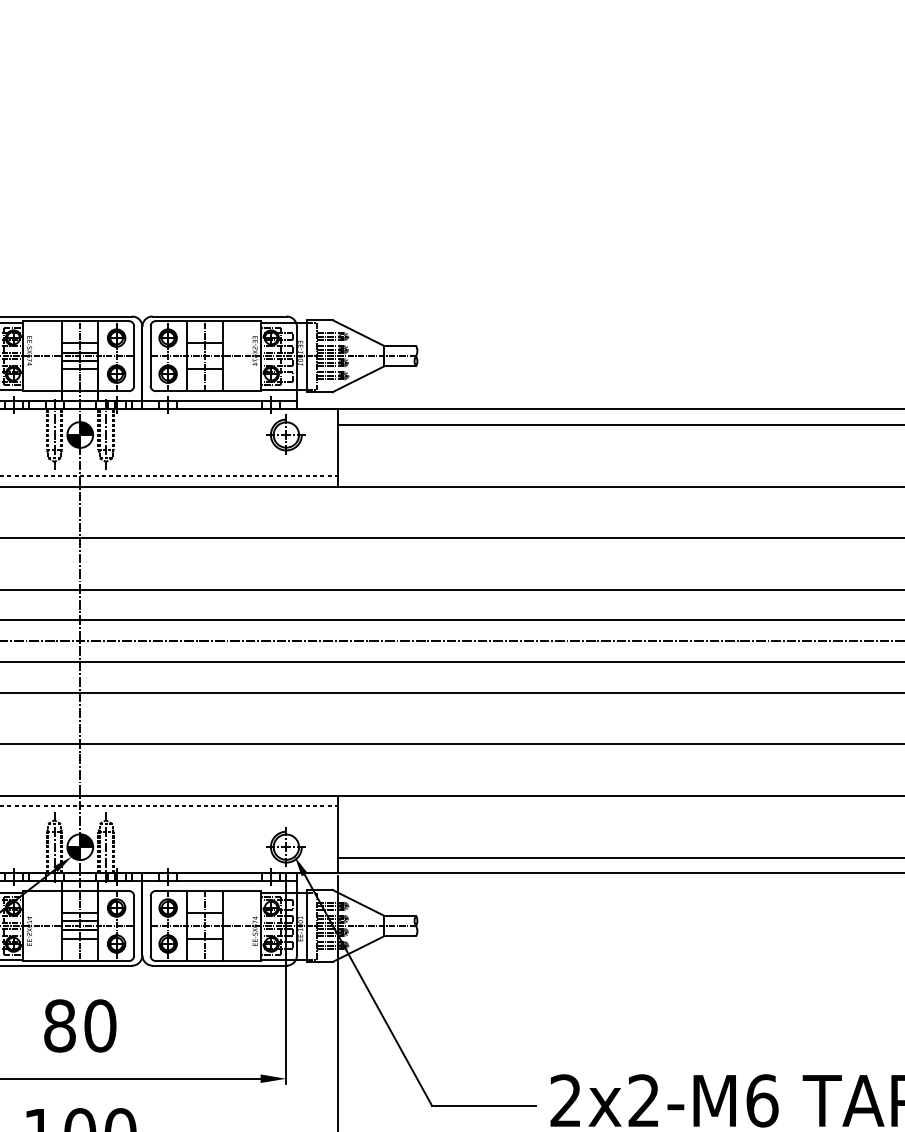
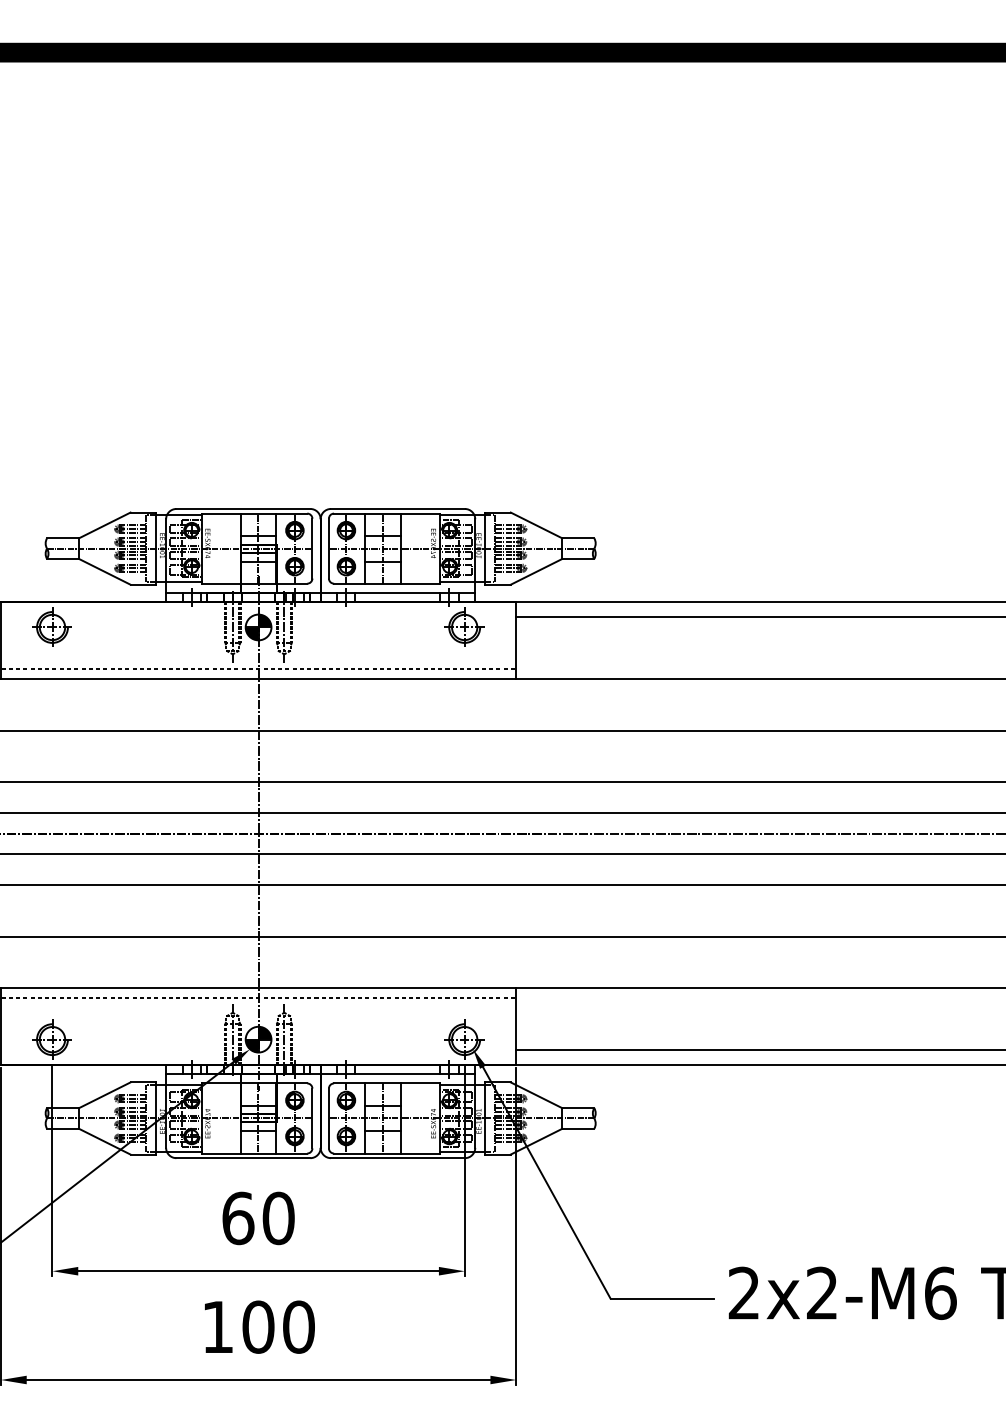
text: (60, 1026) -> (238, 1218), 80 -> 60

